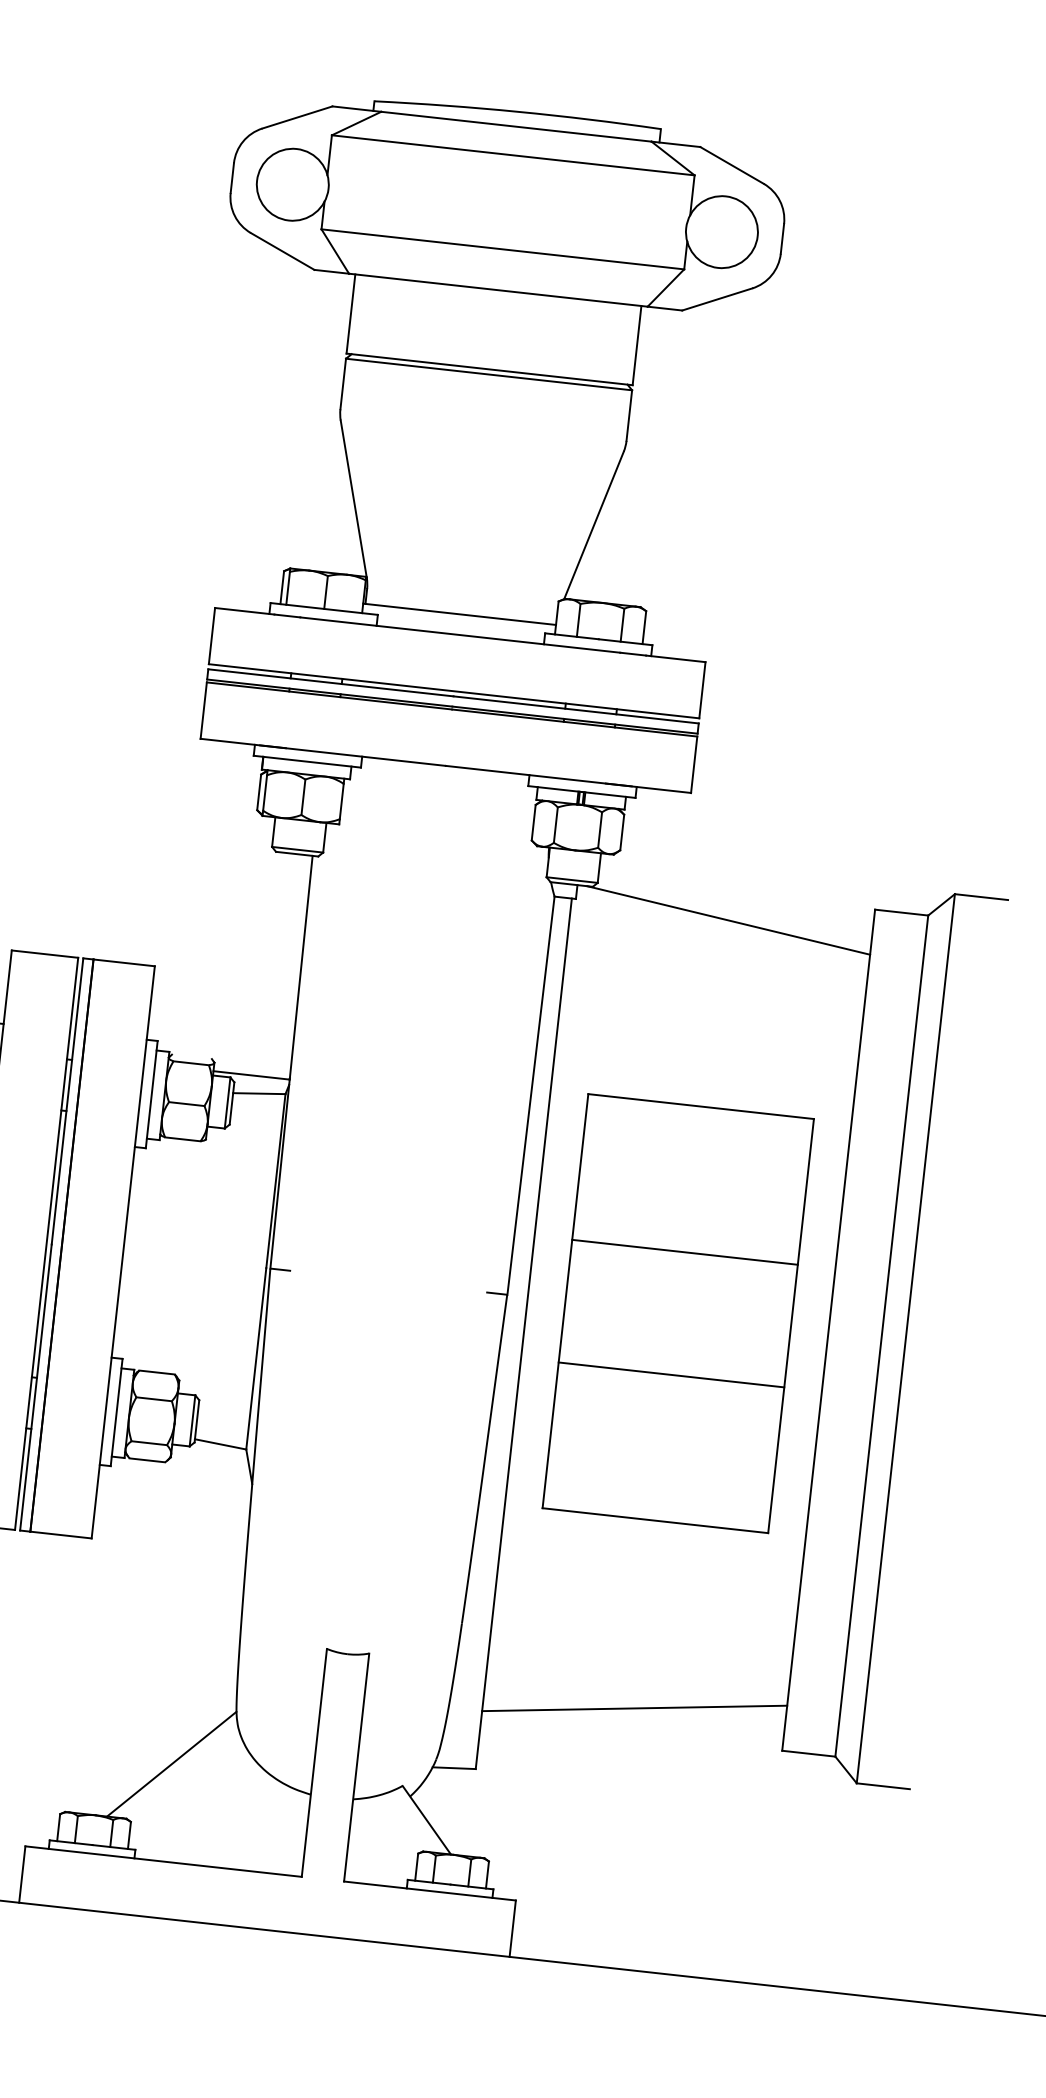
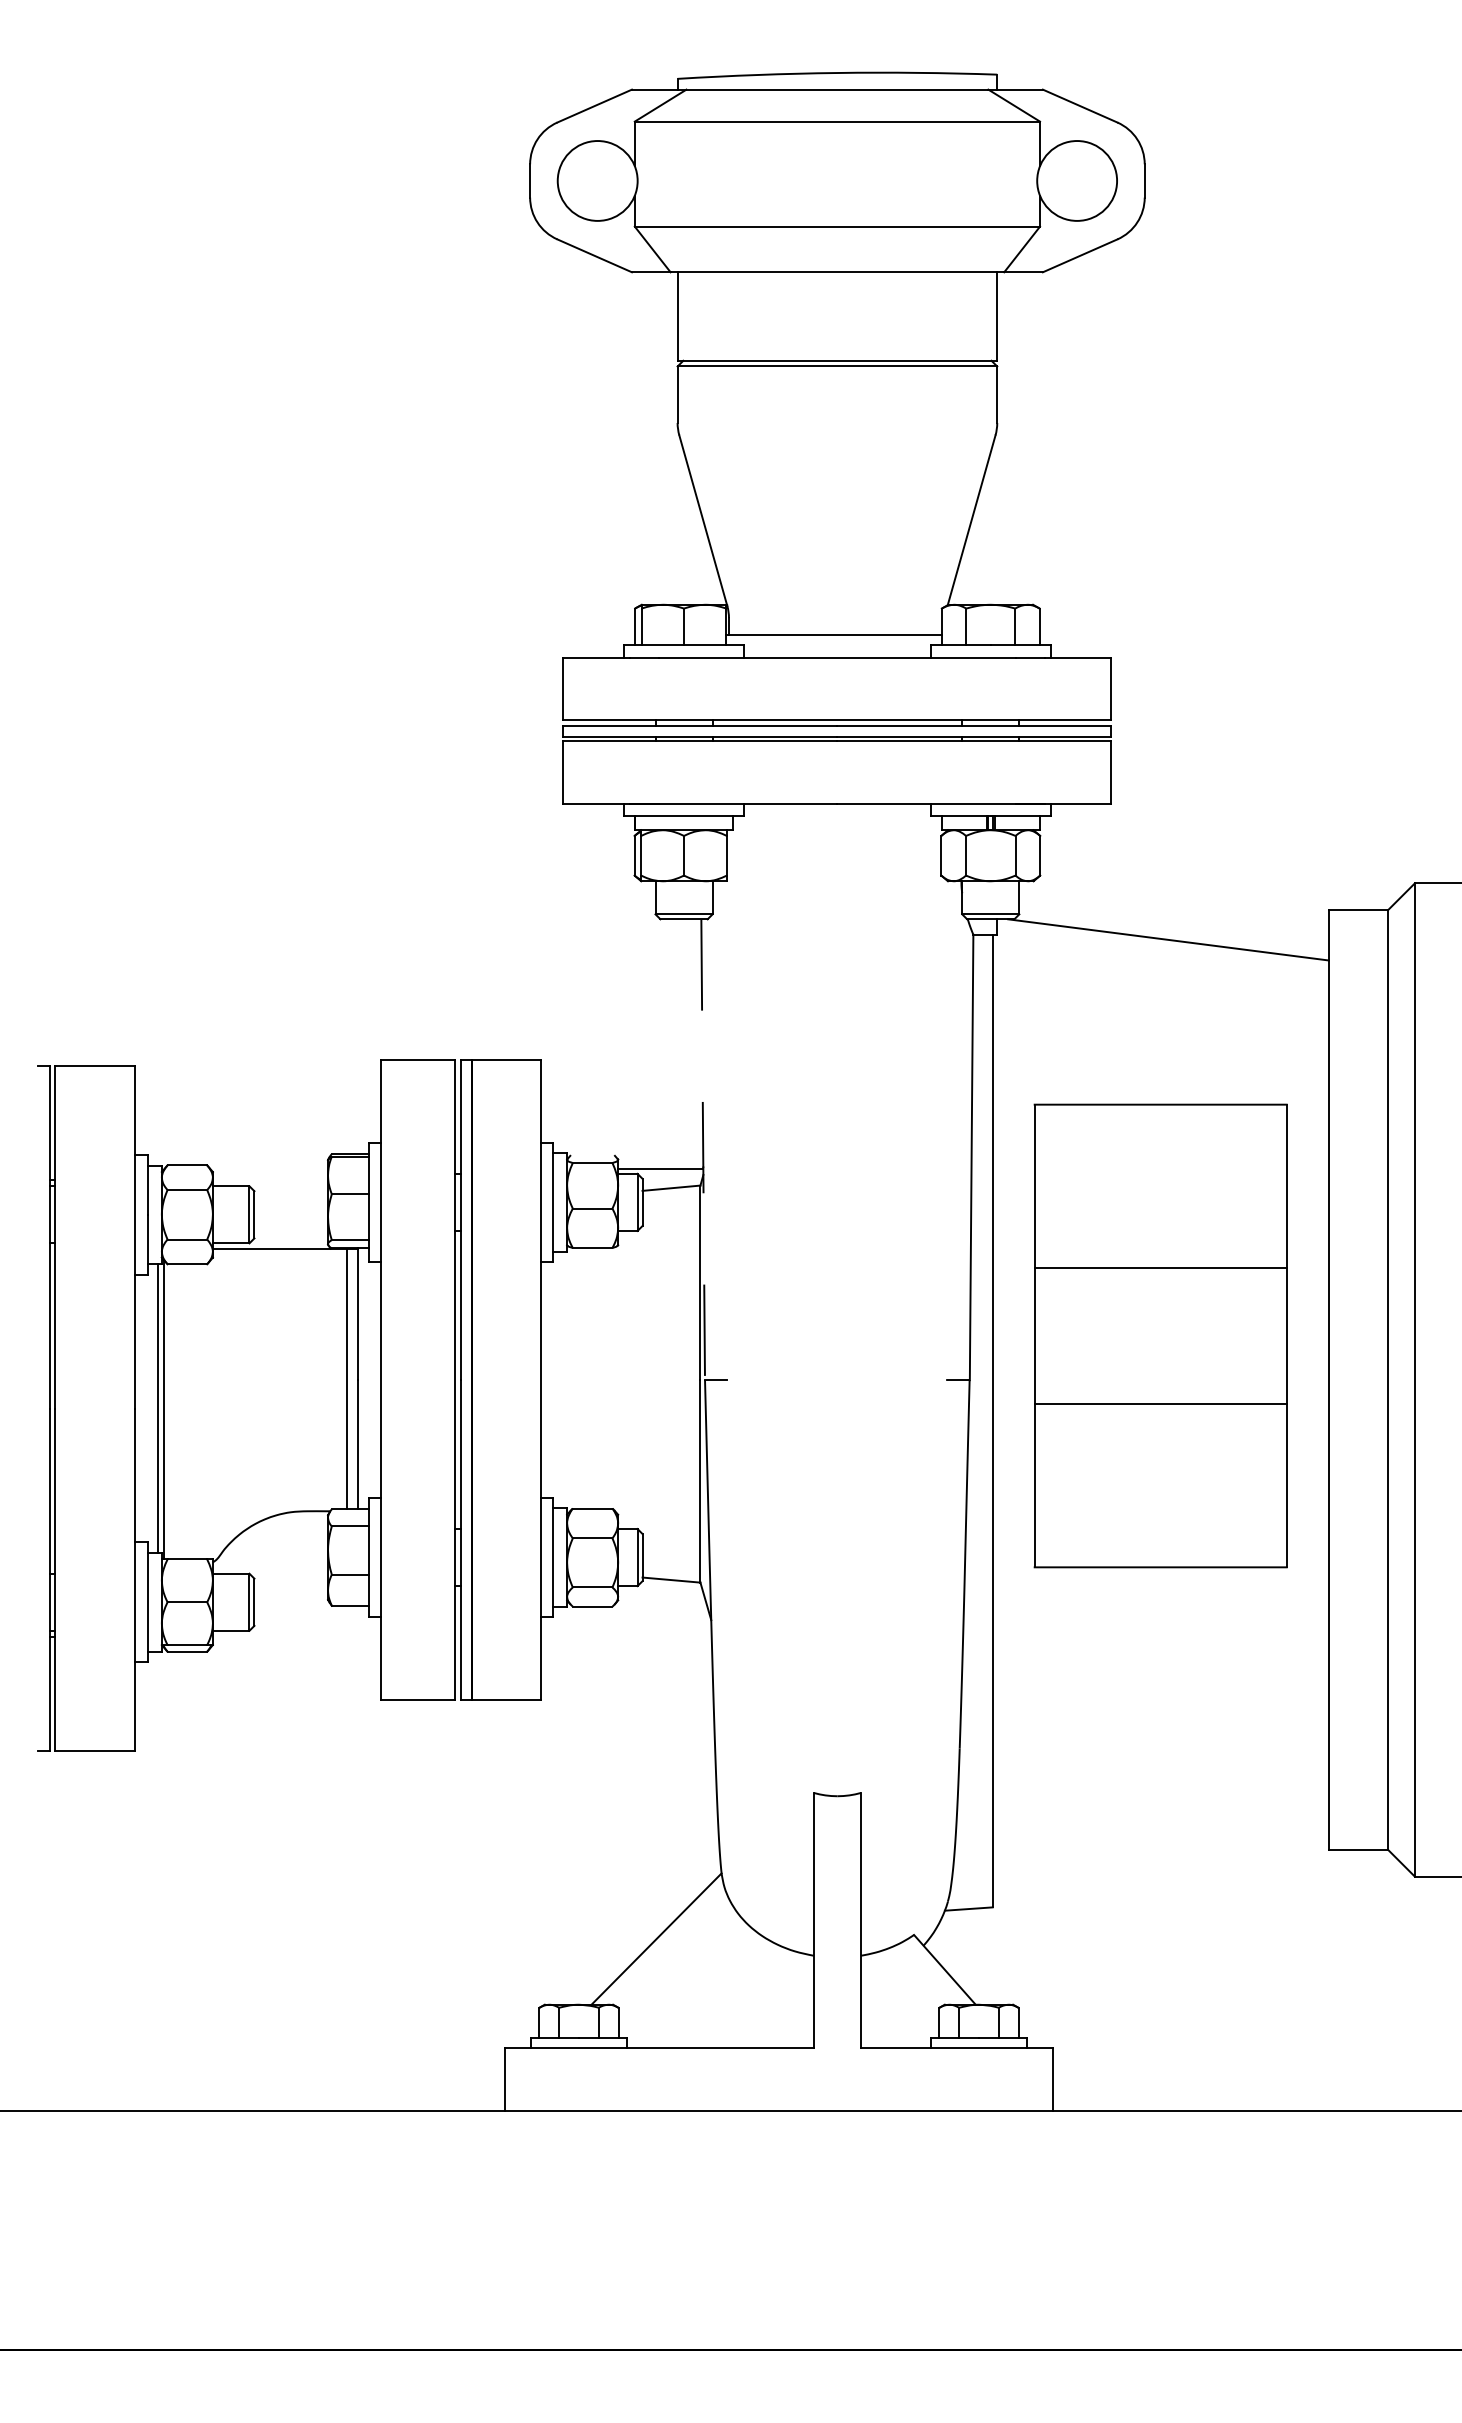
line: (291, 1063) -> (703, 1150), solid -> dashed
part: (678, 1313) -> (1160, 1335), moved
line: (634, 1707) -> (1160, 1820), removed

